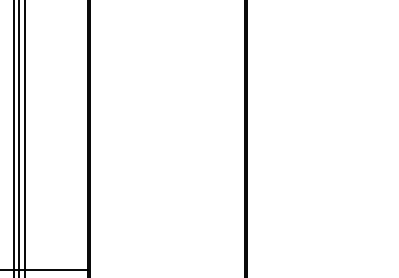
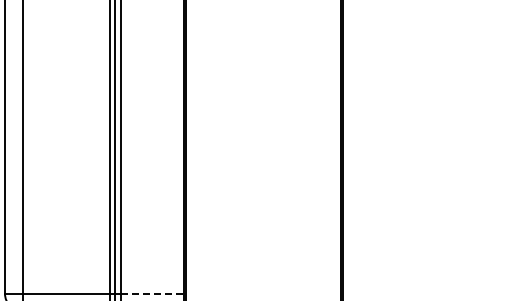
line: (56, 270) -> (152, 293), solid -> dashed

